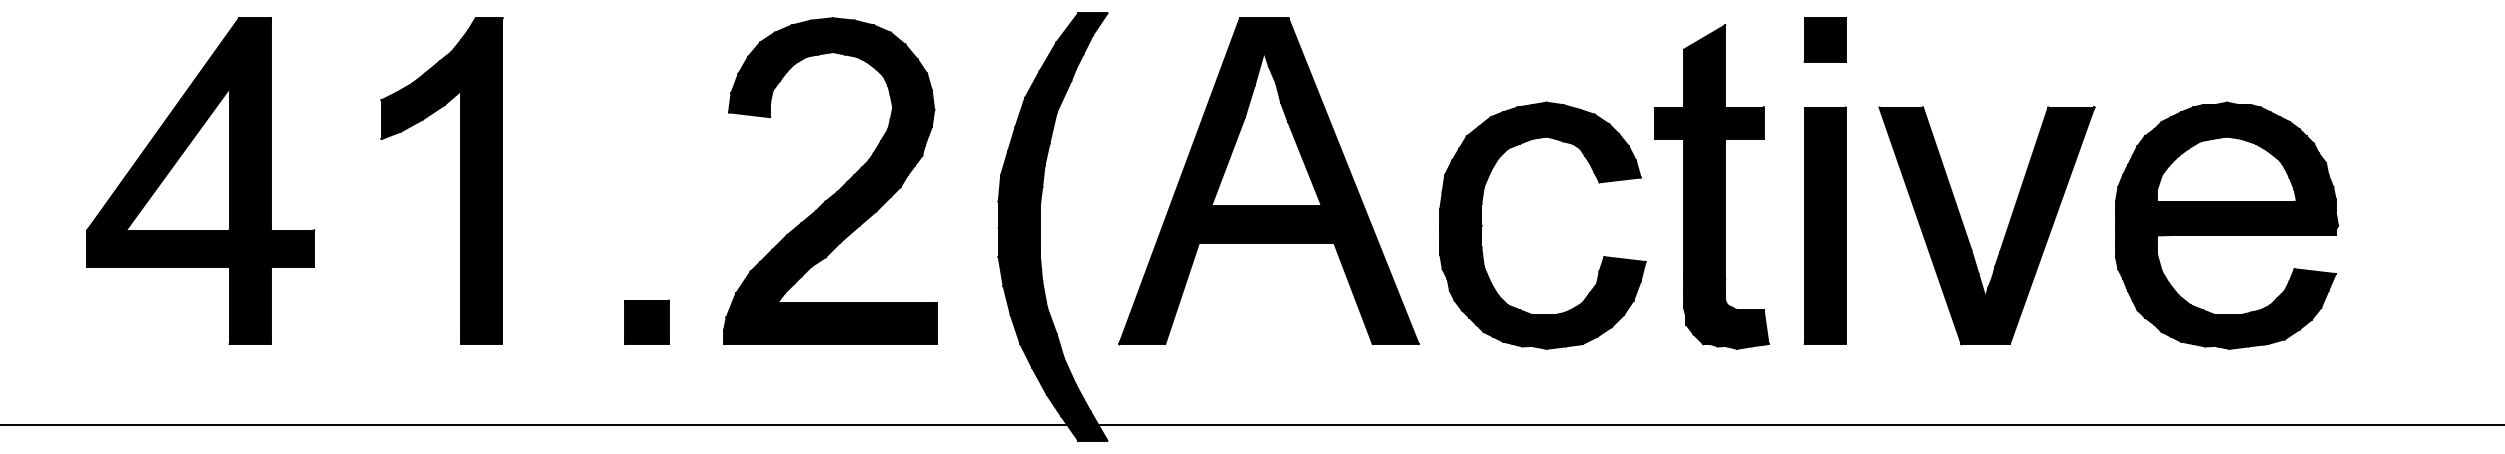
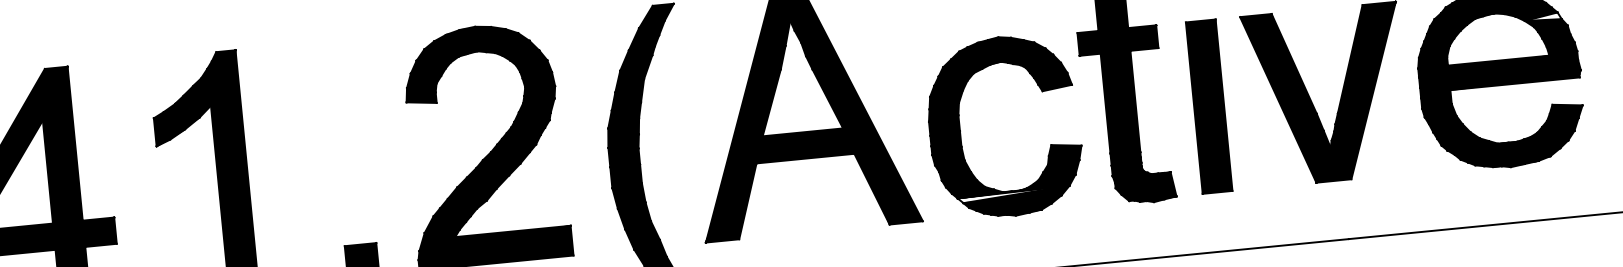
fill: (2293, 148) -> (1543, 17), removed
fill: (1546, 319) -> (1013, 194), removed

